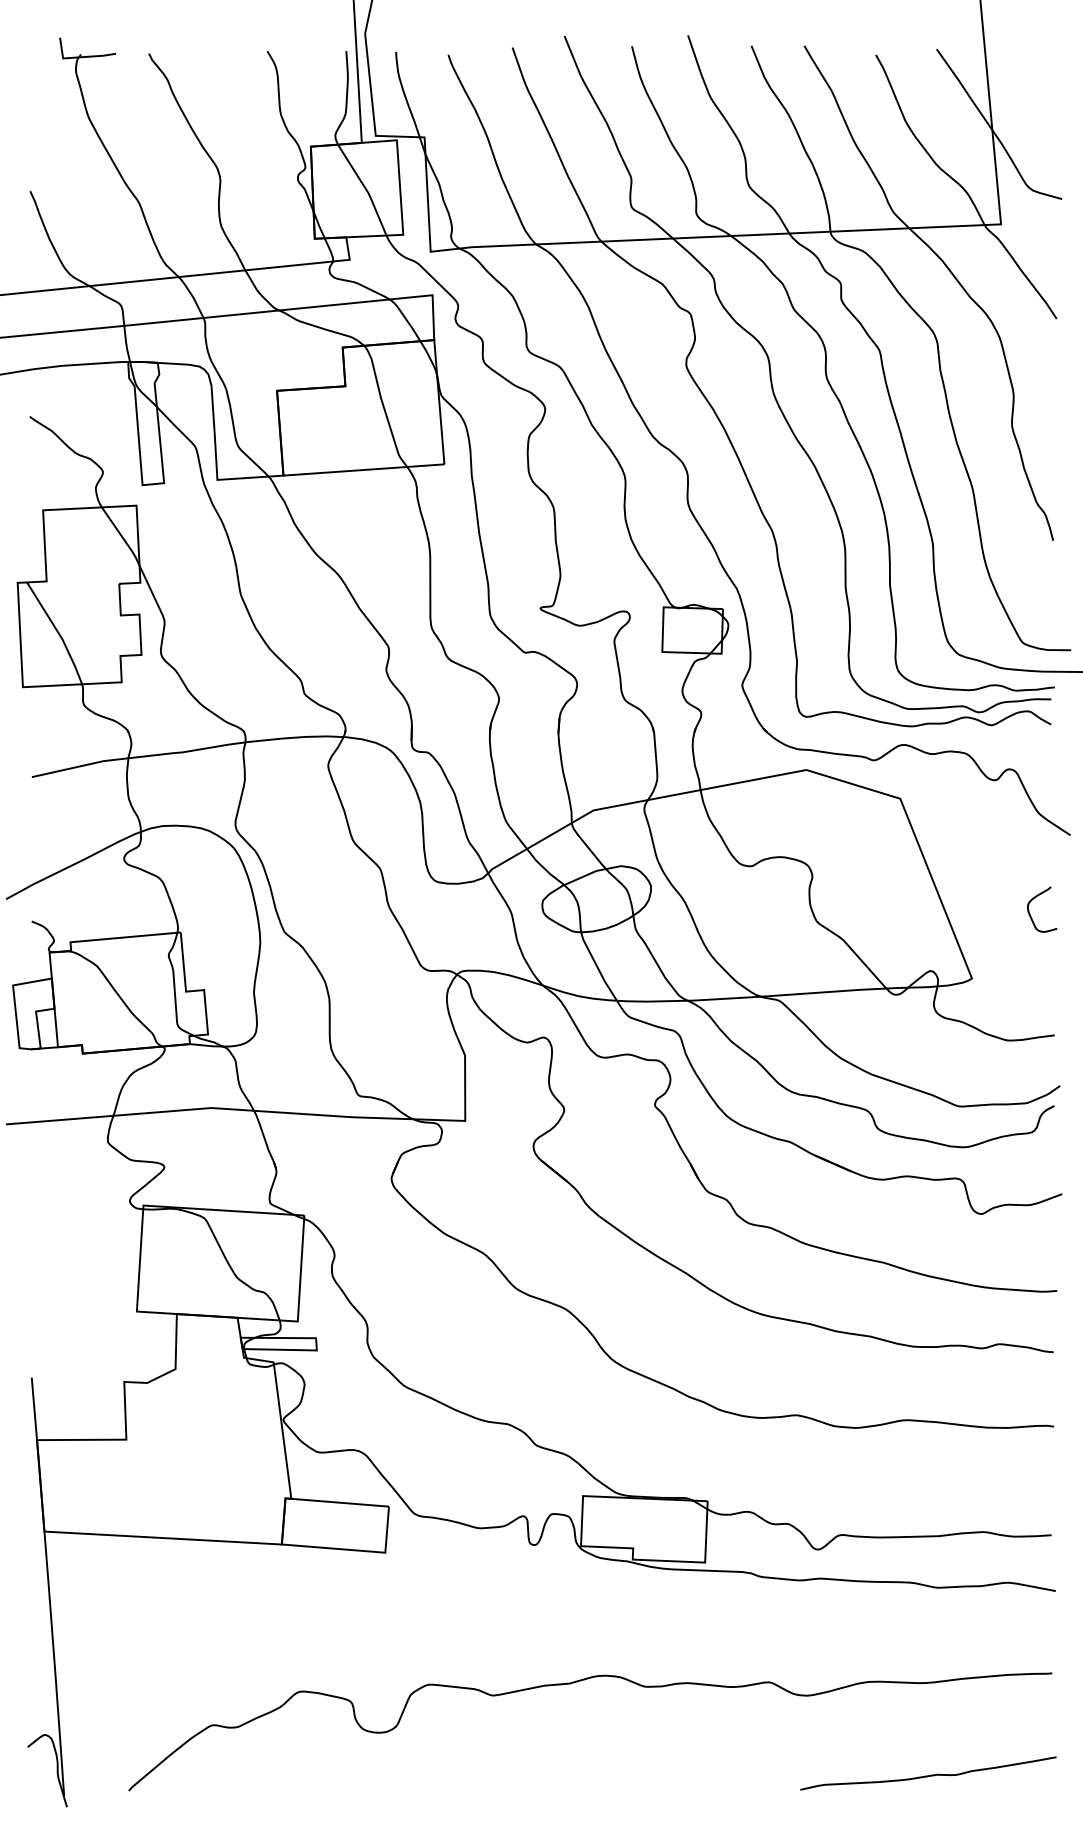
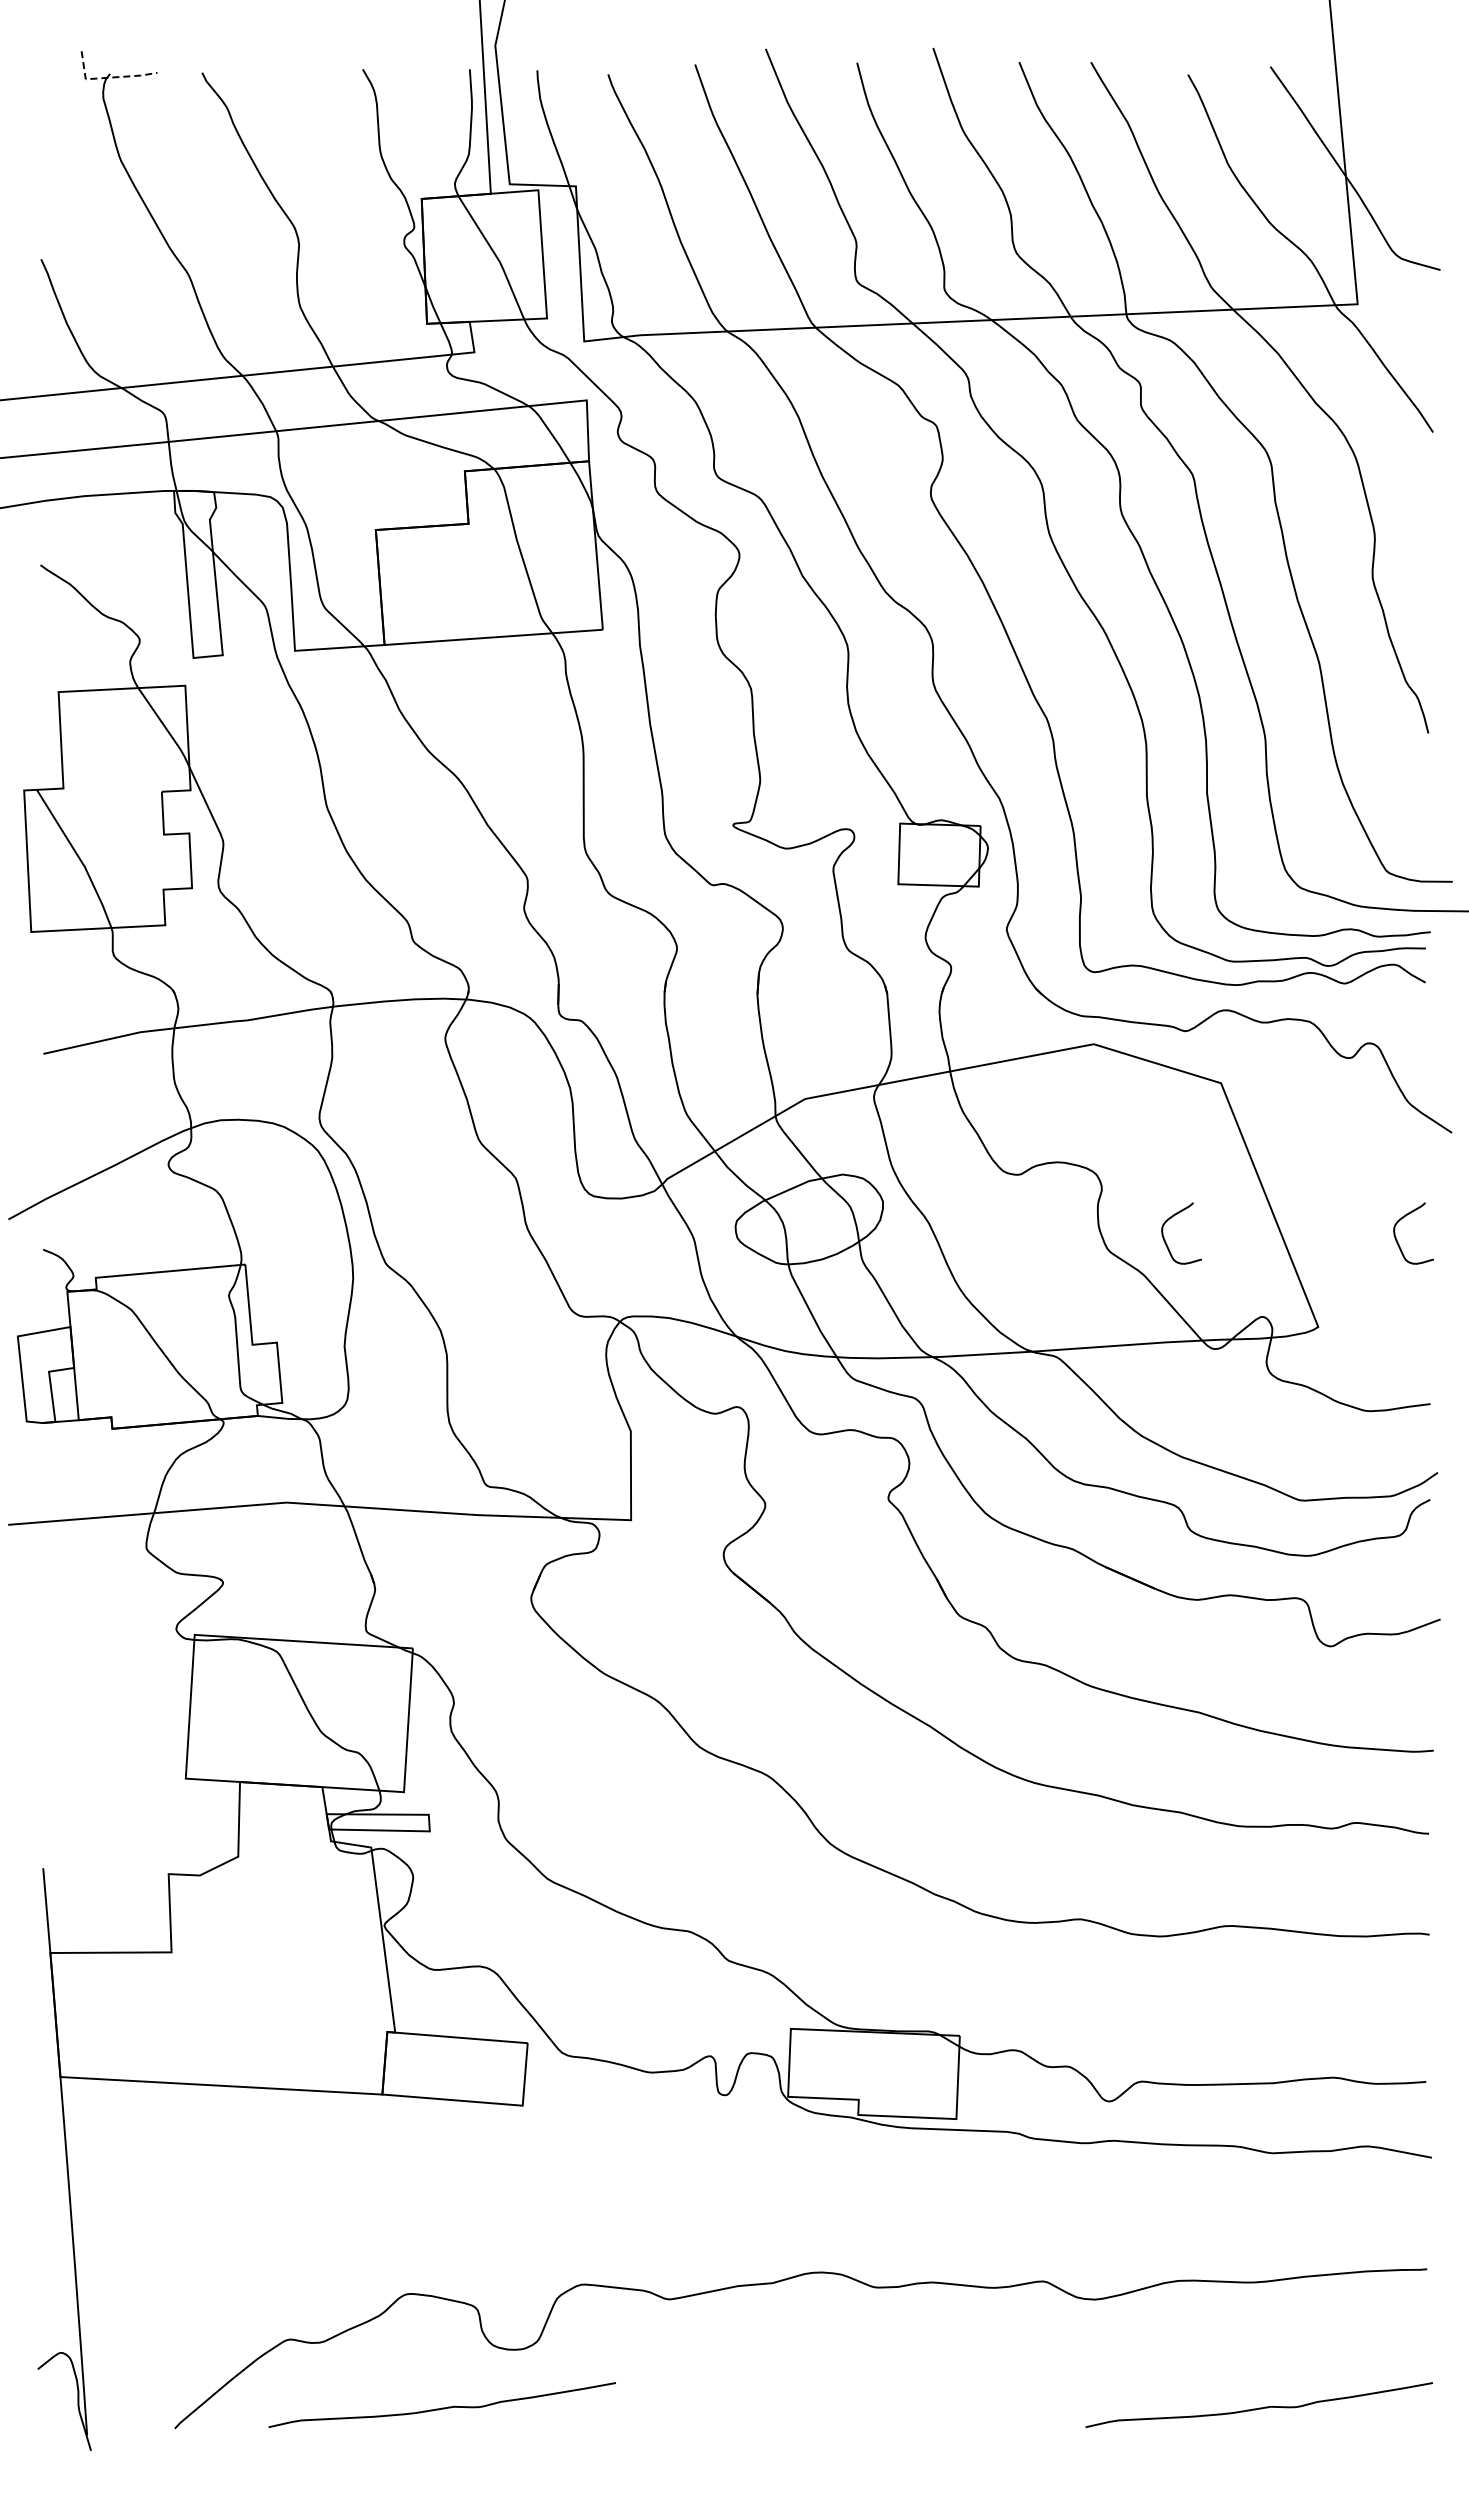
line: (79, 57) -> (108, 77), solid -> dashed
curve: (859, 913) -> (1165, 1239), added
curve: (325, 1775) -> (441, 2407), added

